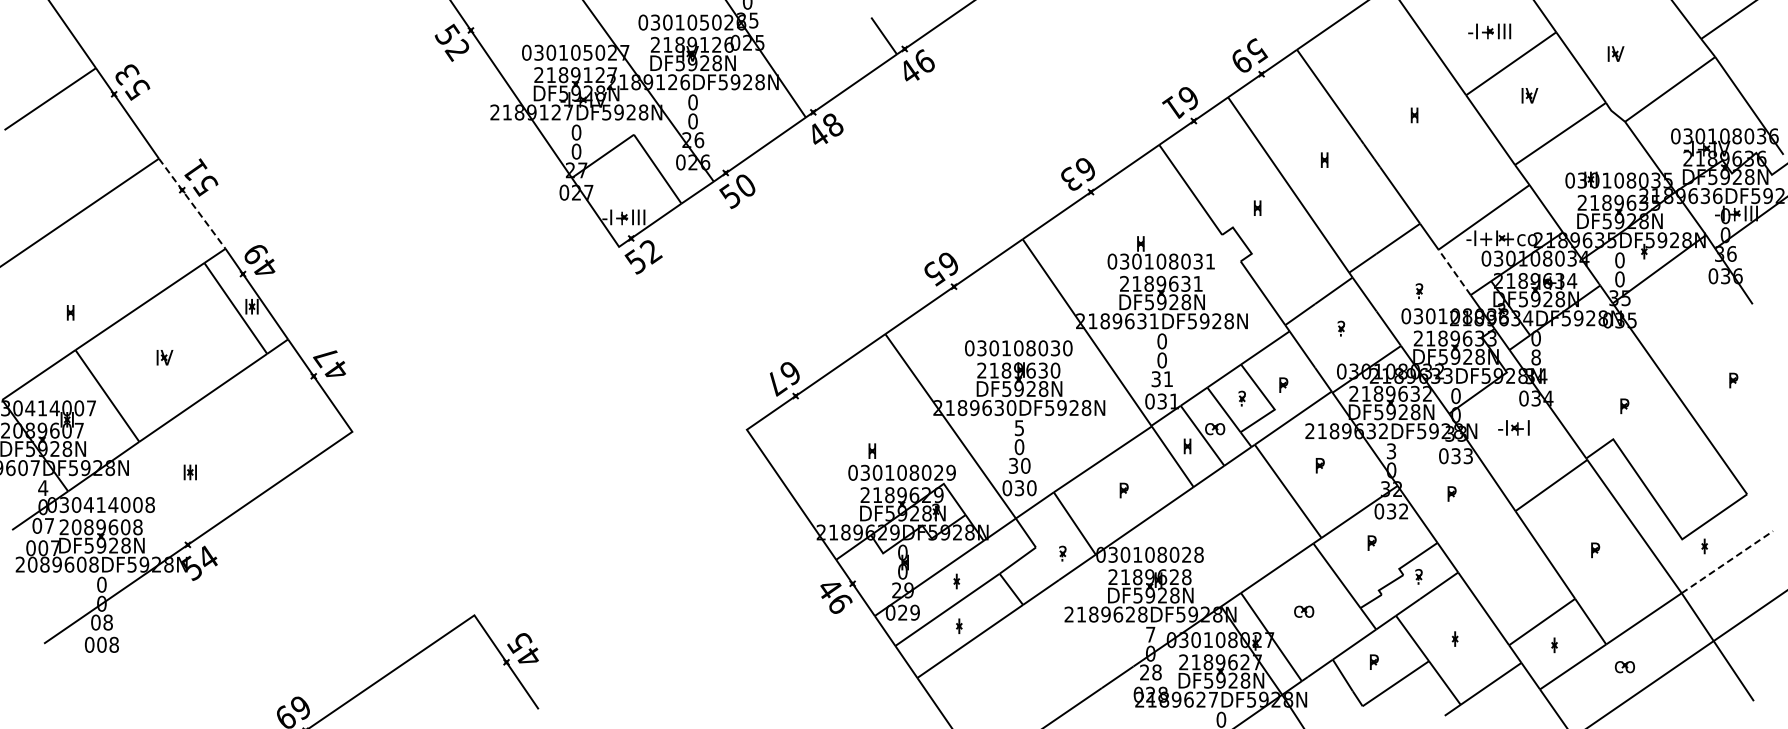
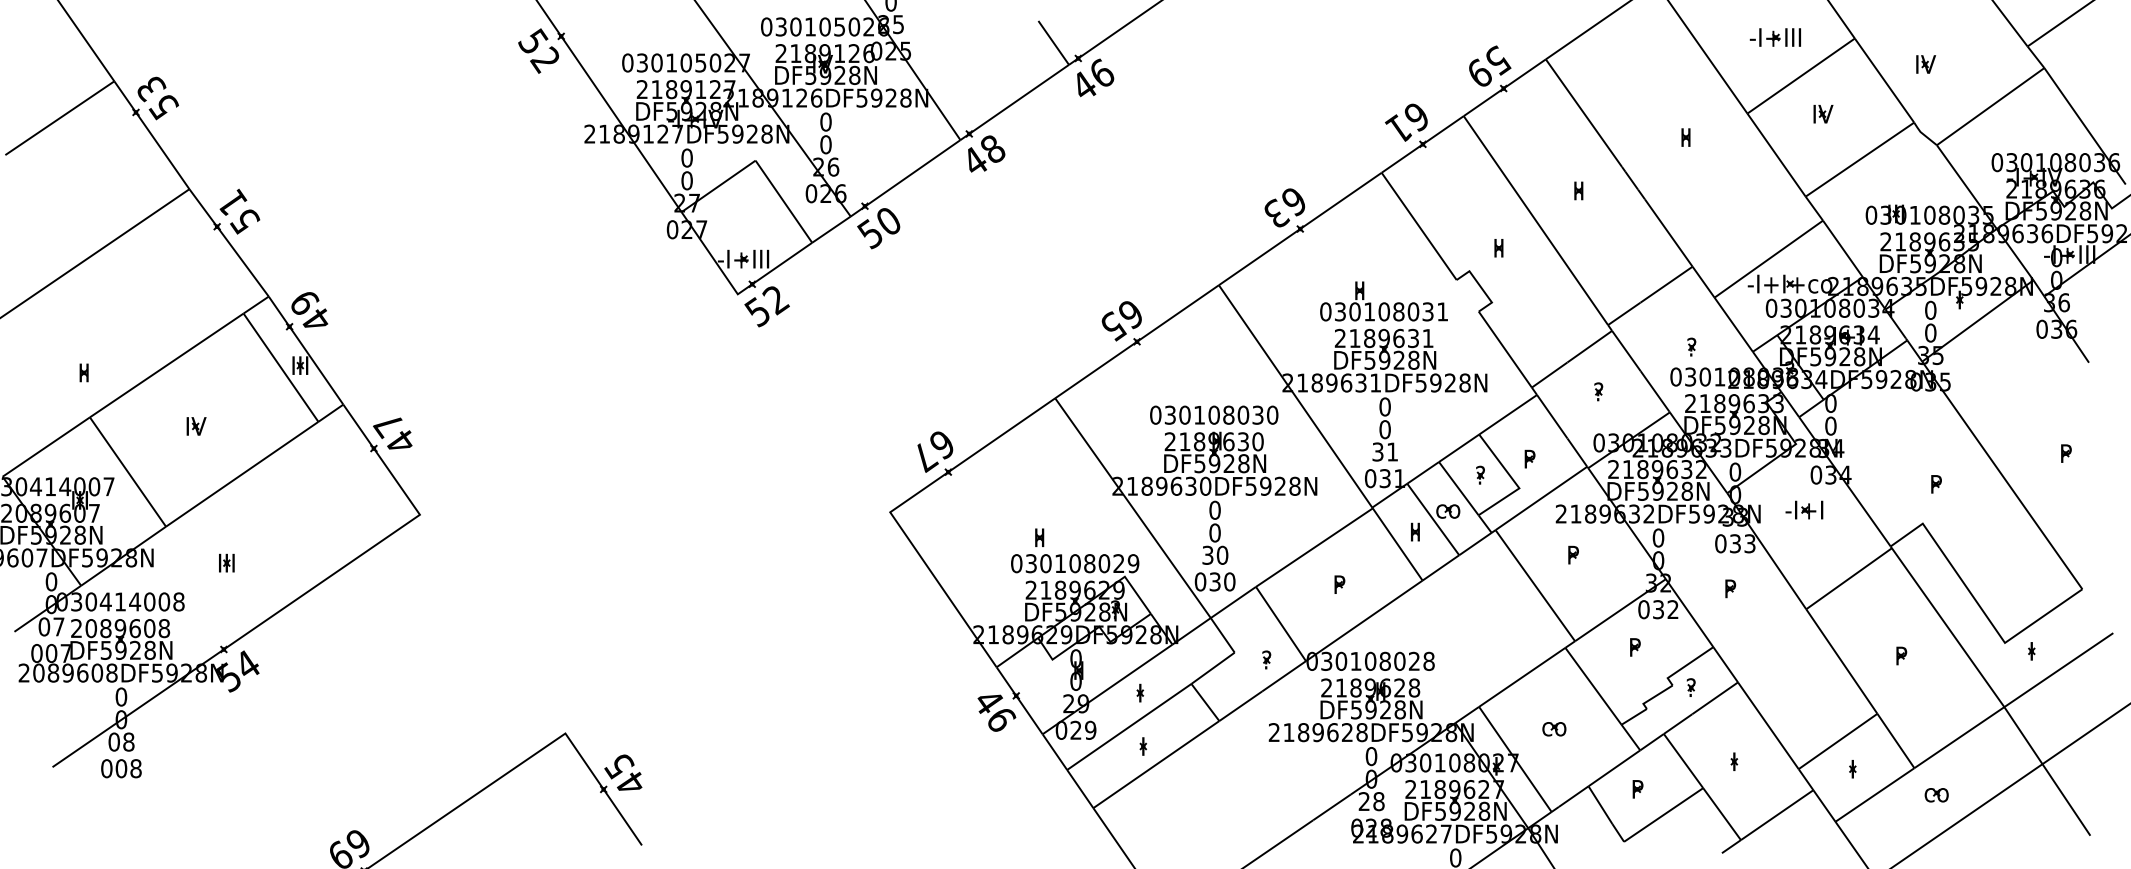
line: (192, 204) -> (229, 243), dashed -> solid
line: (1454, 272) -> (1733, 324), dashed -> solid
text: (1535, 357) -> (1830, 426), 8 -> 0
text: (1019, 428) -> (1215, 510), 5 -> 0
text: (1391, 451) -> (1658, 538), 3 -> 0
text: (43, 488) -> (51, 582), 4 -> 0
line: (1727, 561) -> (2058, 669), dashed -> solid
text: (1150, 634) -> (1371, 756), 7 -> 0

